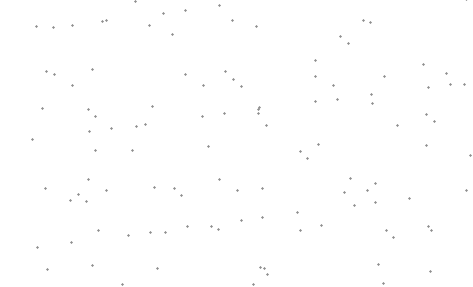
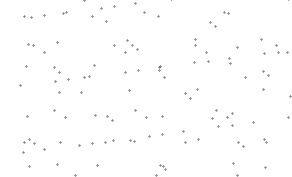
part: (44, 26) -> (27, 16), size x0.62
part: (316, 69) -> (195, 42), size x0.62
part: (234, 78) -> (132, 44), moved
part: (78, 198) -> (29, 141), moved
part: (177, 229) -> (109, 141), size x0.62

